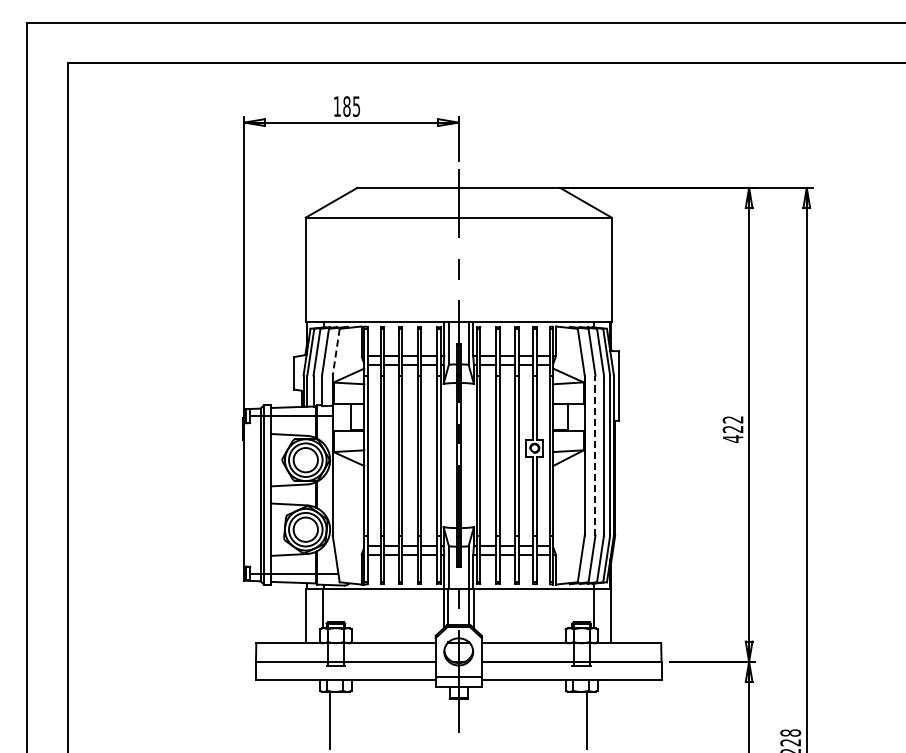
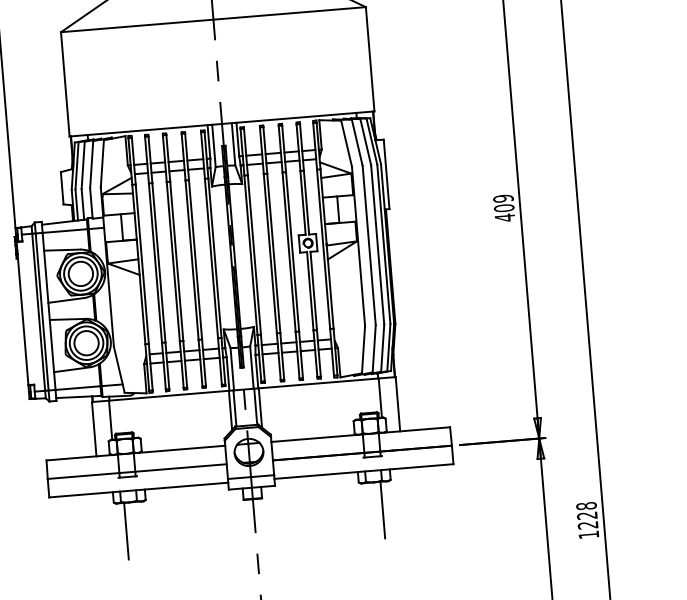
line: (336, 352) -> (102, 164), dashed -> solid
text: (732, 424) -> (503, 203), 422 -> 409
line: (595, 455) -> (369, 245), dashed -> solid

